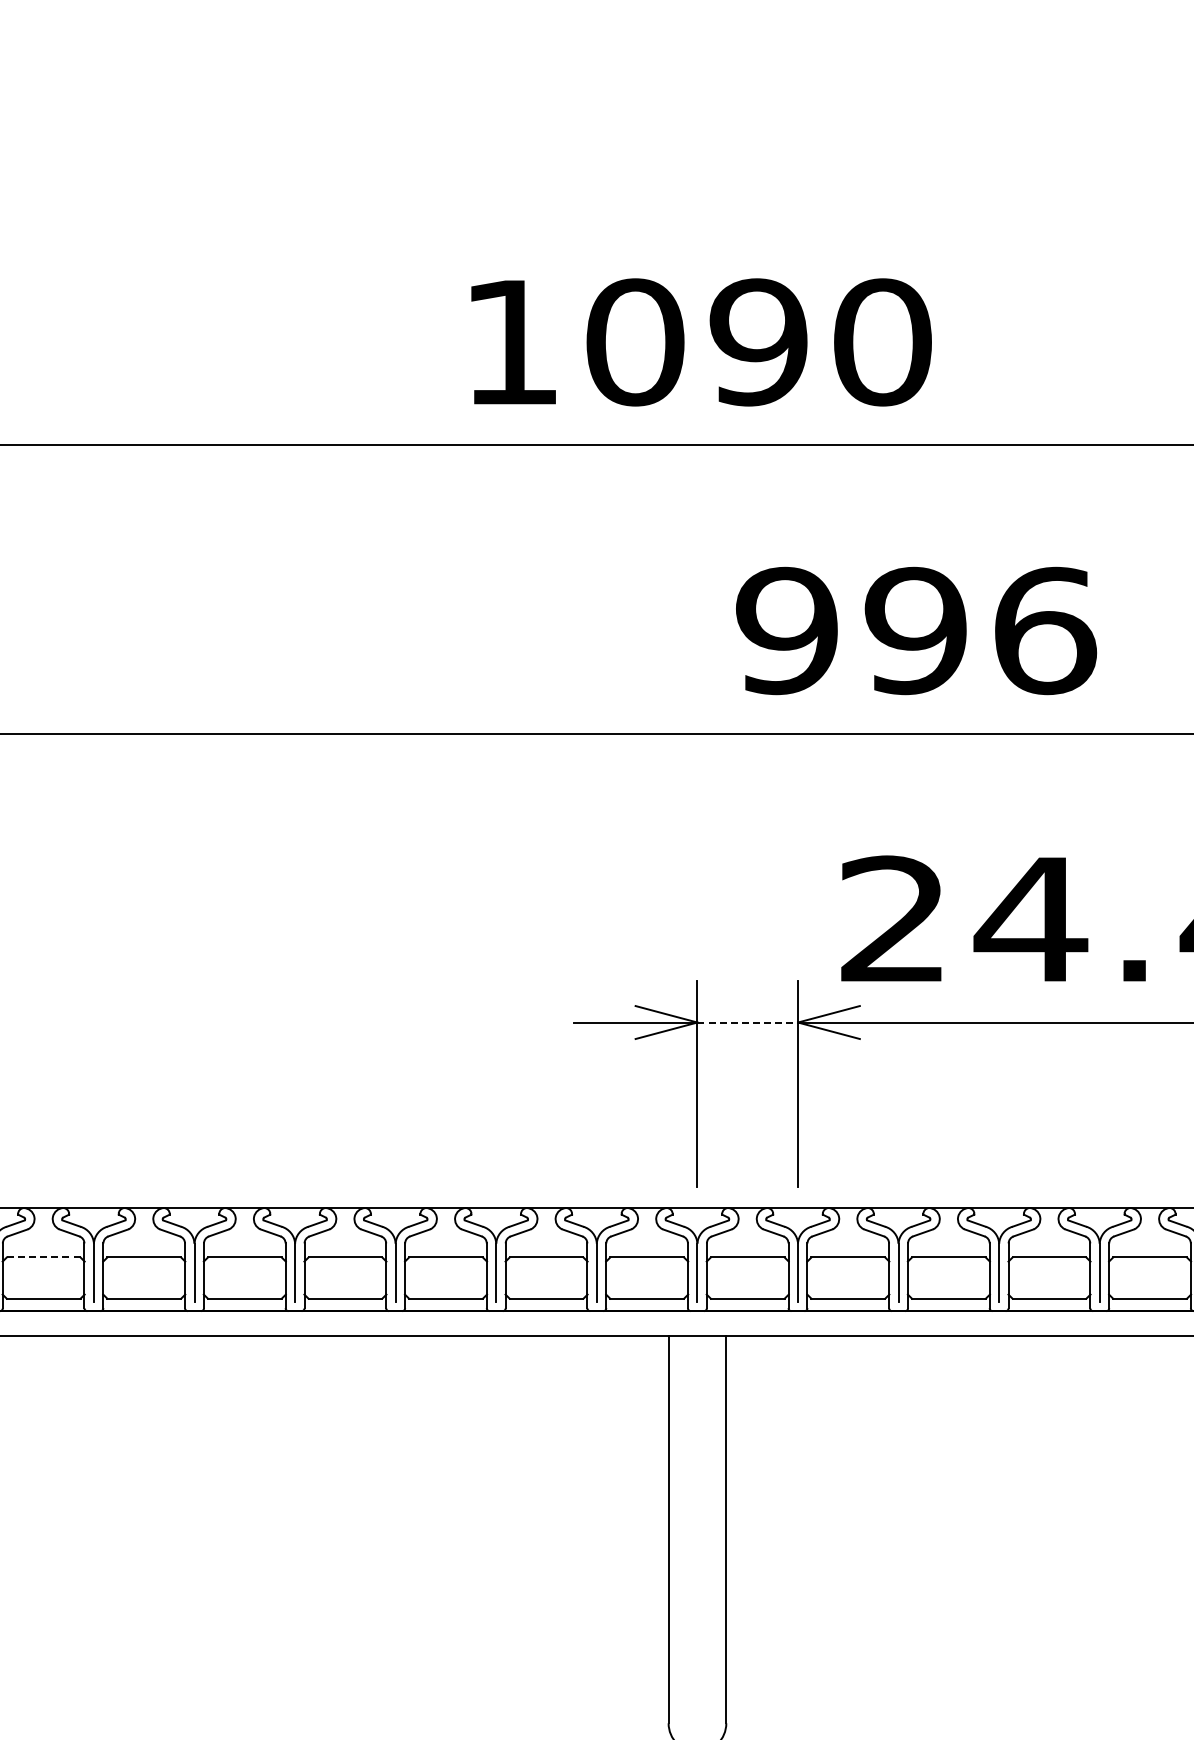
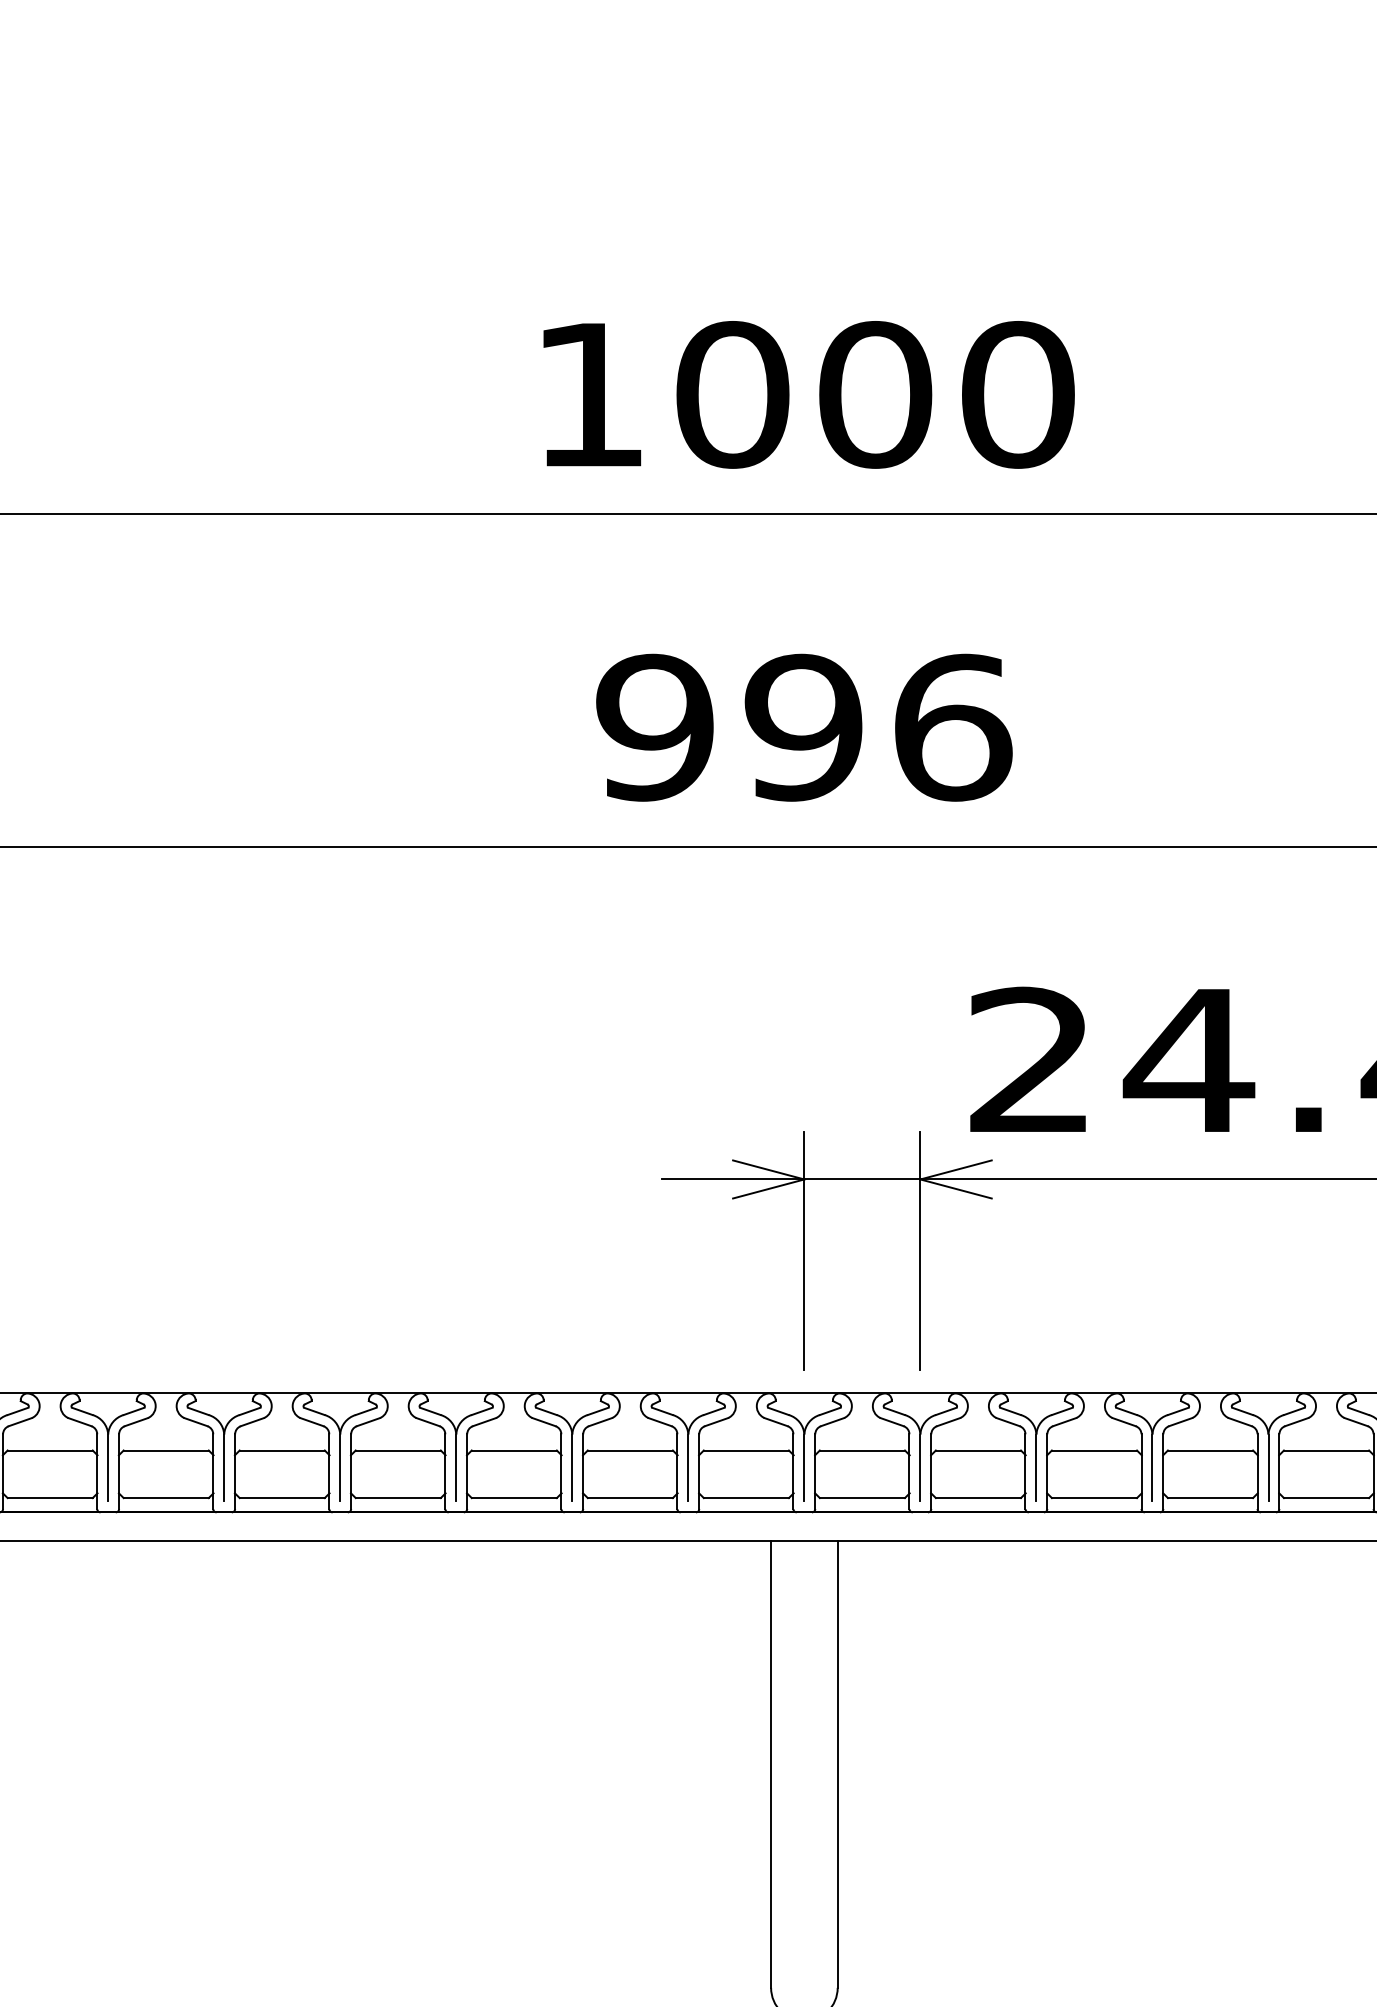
text: (758, 342) -> (874, 394), 1090 -> 1000
text: (916, 630) -> (804, 727), moved
line: (748, 1022) -> (863, 1179), dashed -> solid
line: (43, 1257) -> (49, 1450), dashed -> solid

